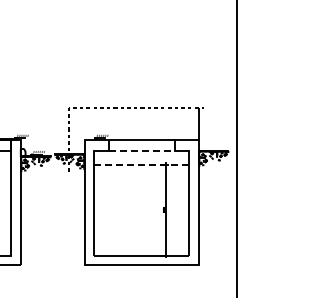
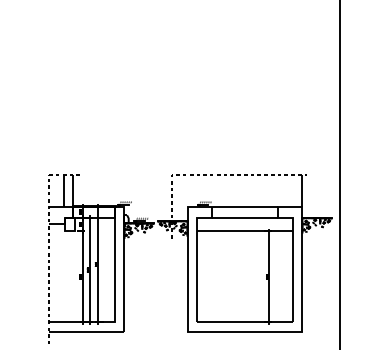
line: (141, 150) -> (244, 217), dashed -> solid
line: (141, 164) -> (244, 231), dashed -> solid

